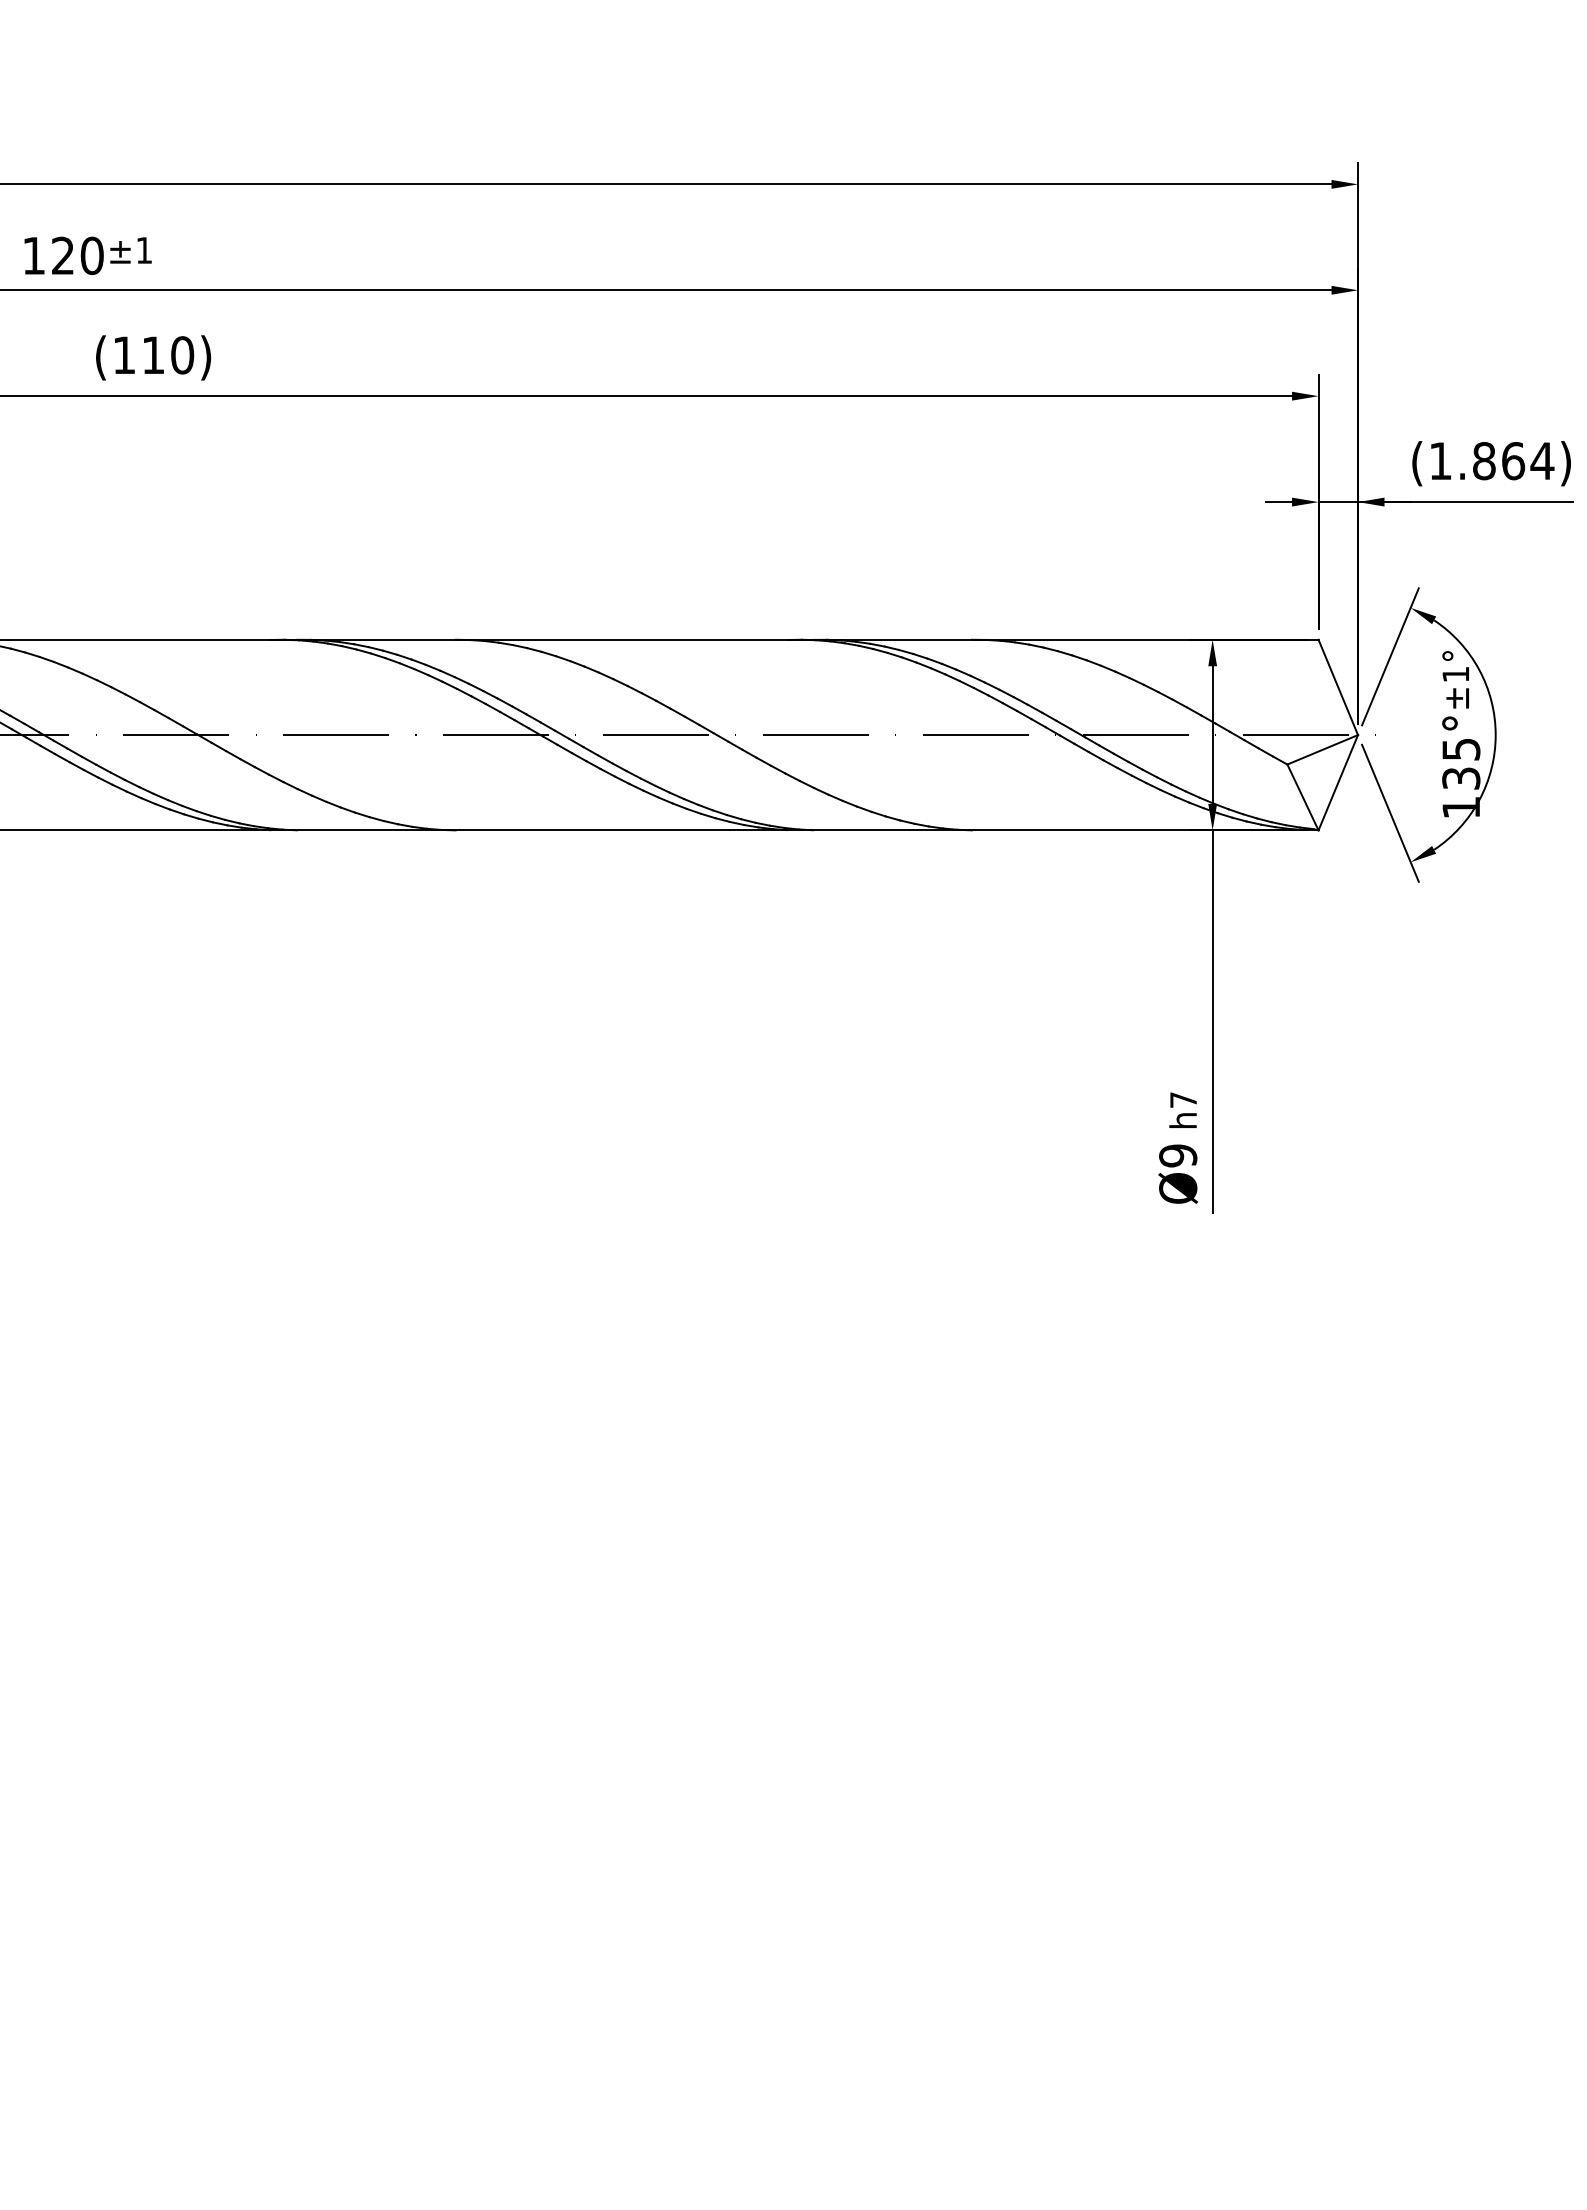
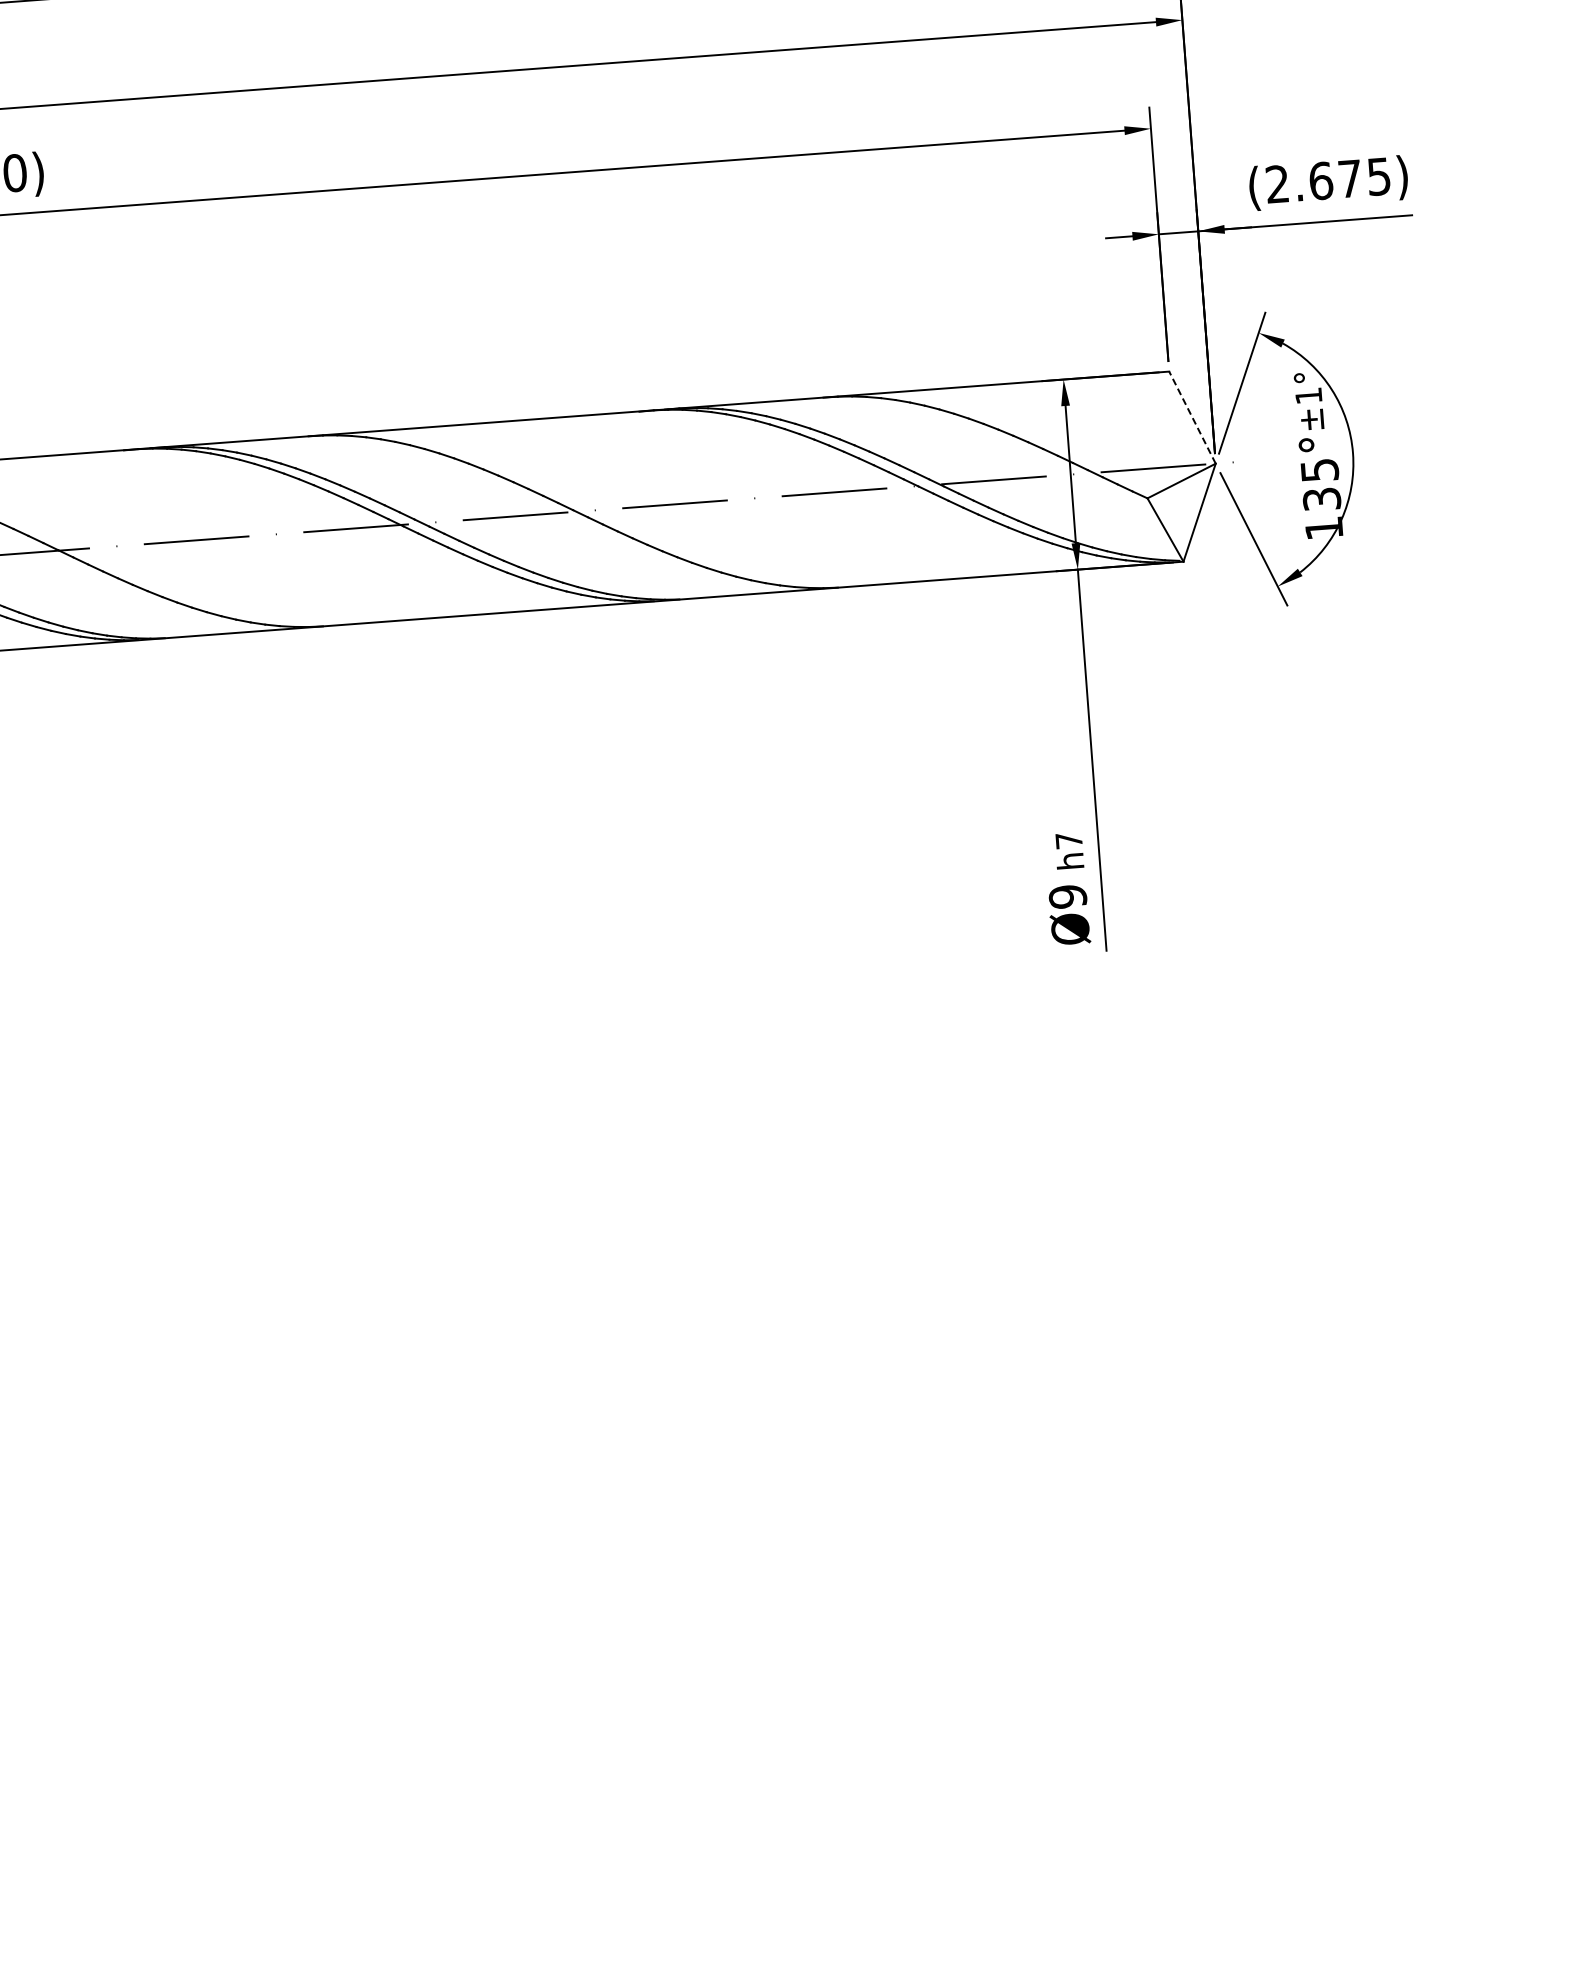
text: (1491, 461) -> (1328, 180), (1.864) -> (2.675)
line: (1338, 687) -> (1192, 417), solid -> dashed

